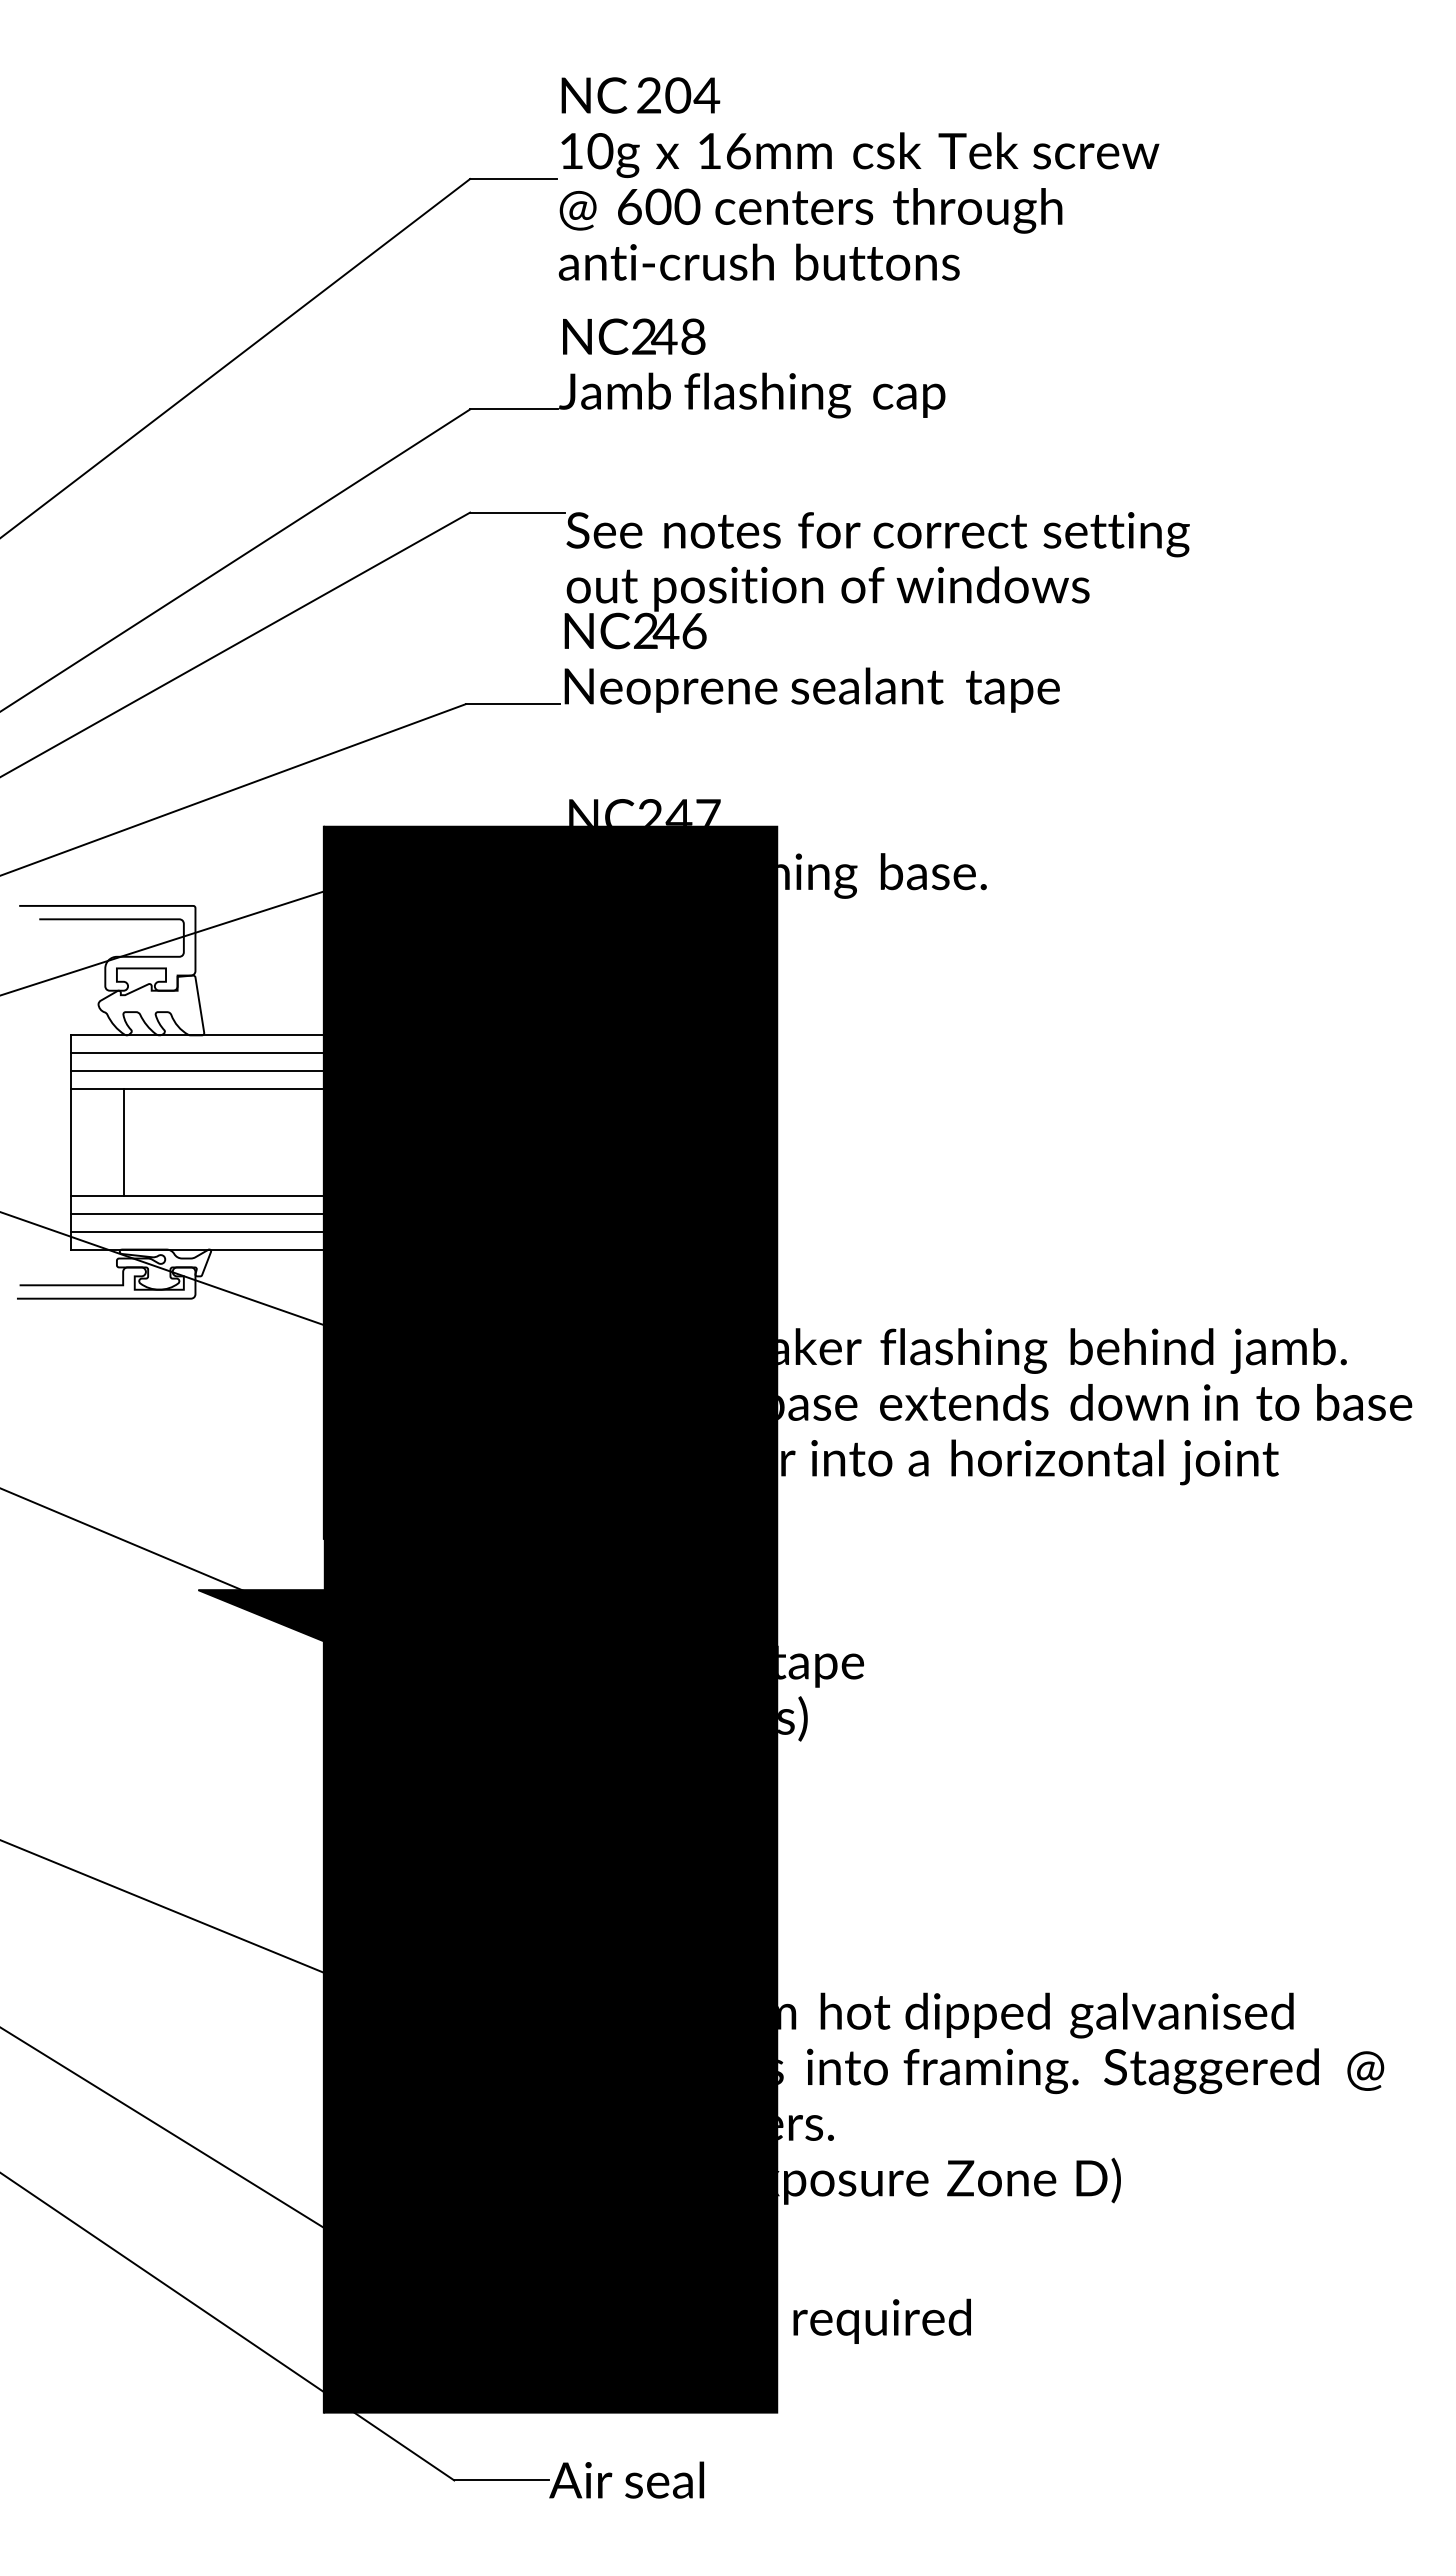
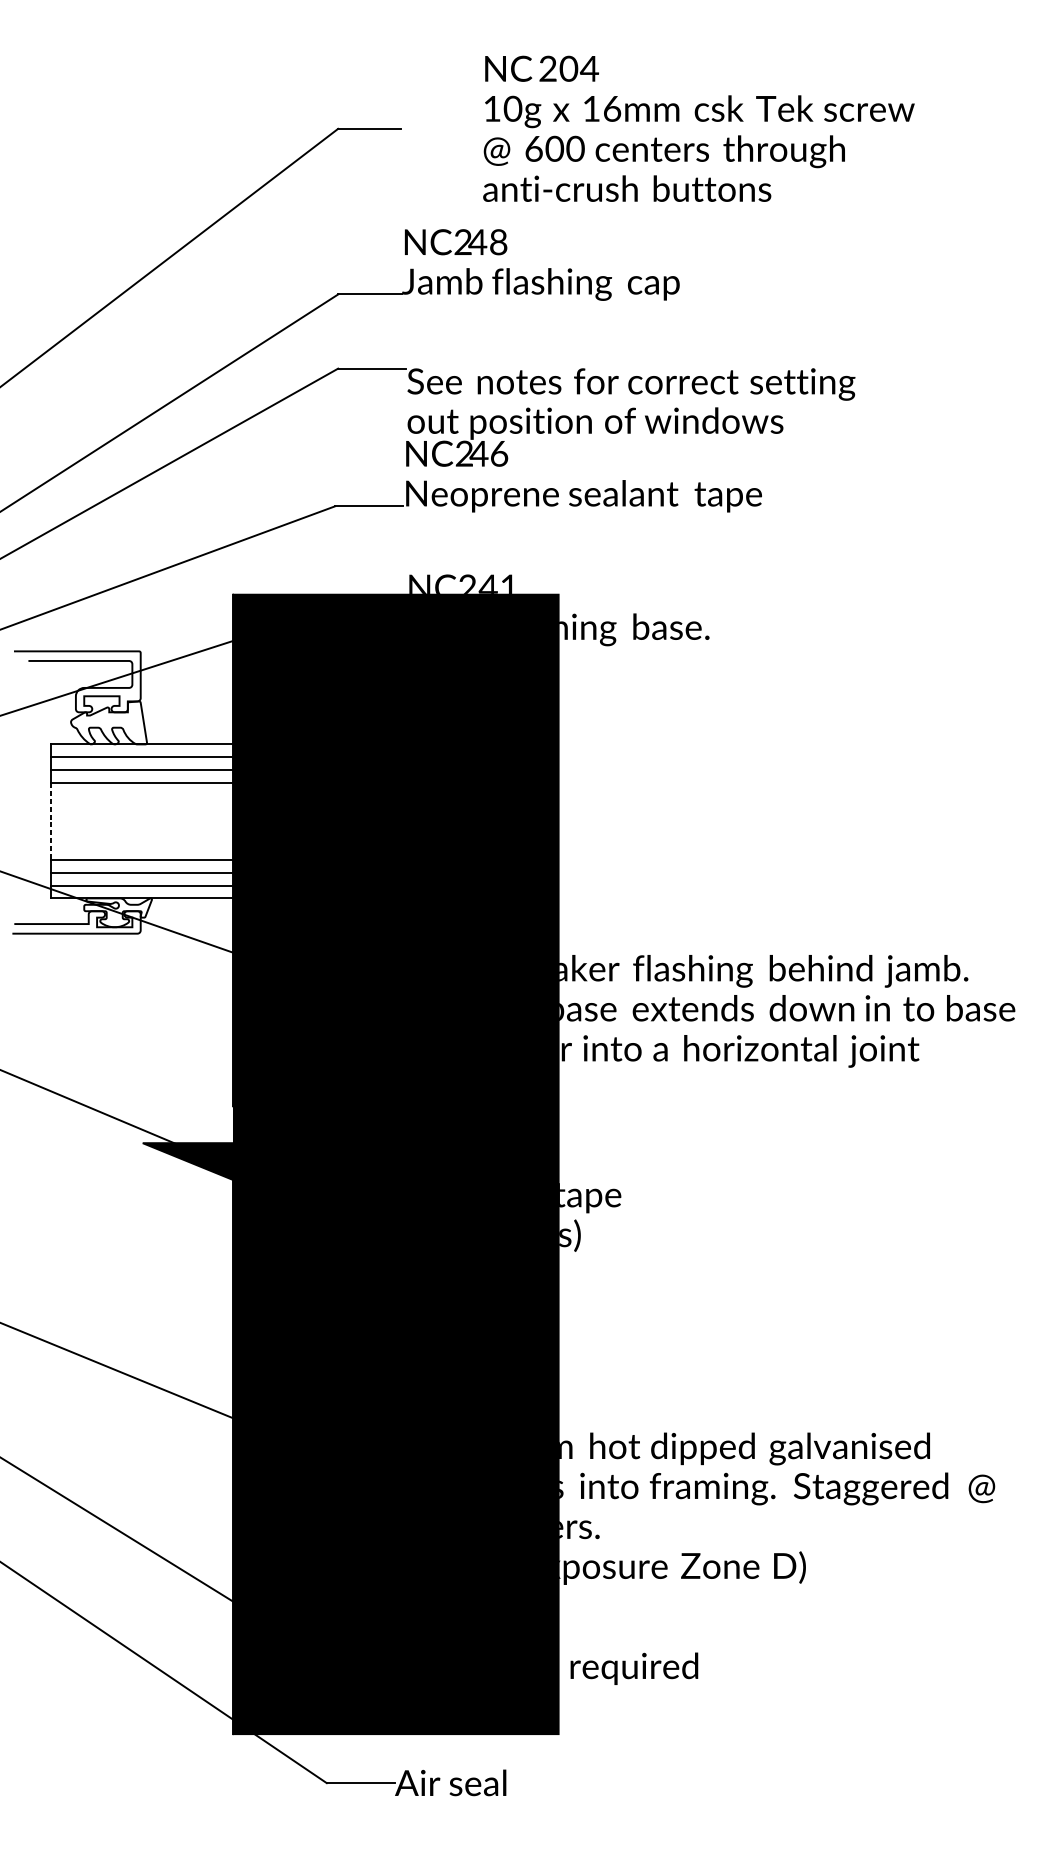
text: (858, 178) -> (698, 128), moved
text: (708, 812) -> (509, 584), NC247 -> NC241
line: (70, 1142) -> (50, 821), solid -> dashed
line: (124, 1142) -> (89, 821), removed

